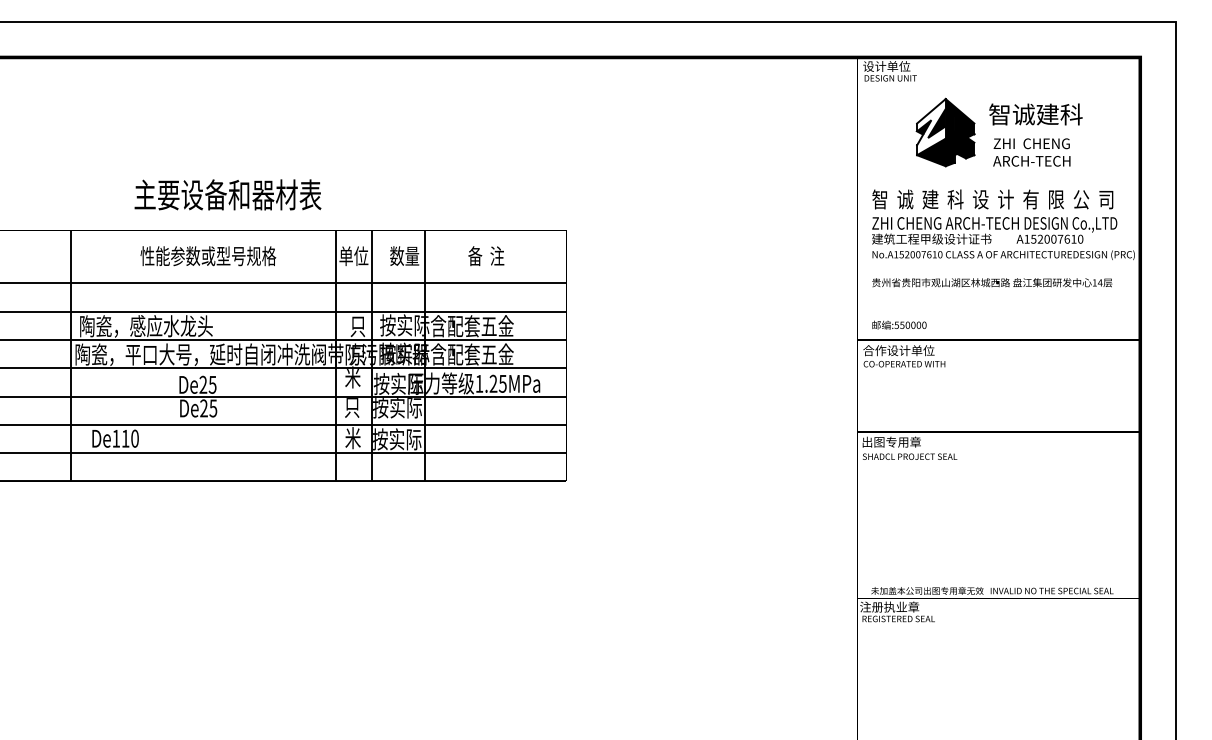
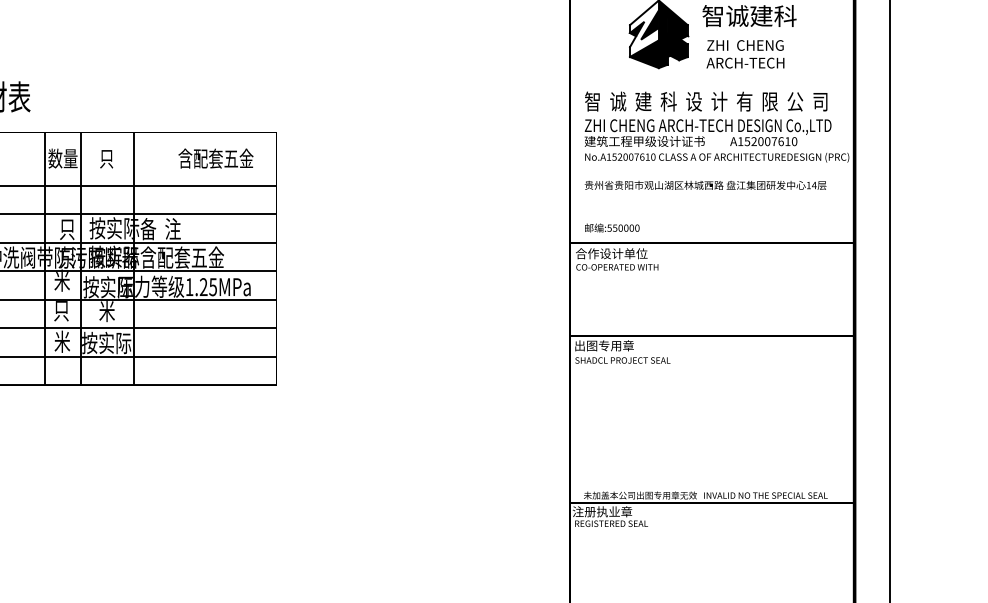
text: (353, 255) -> (62, 157), 单位 -> 数量
text: (404, 255) -> (114, 157), 数量 -> 只
text: (505, 256) -> (215, 158), 备  注 -> 含配套五金
text: (471, 326) -> (181, 229), 含配套五金 -> 备  注
text: (397, 408) -> (107, 311), 按实际 -> 米

